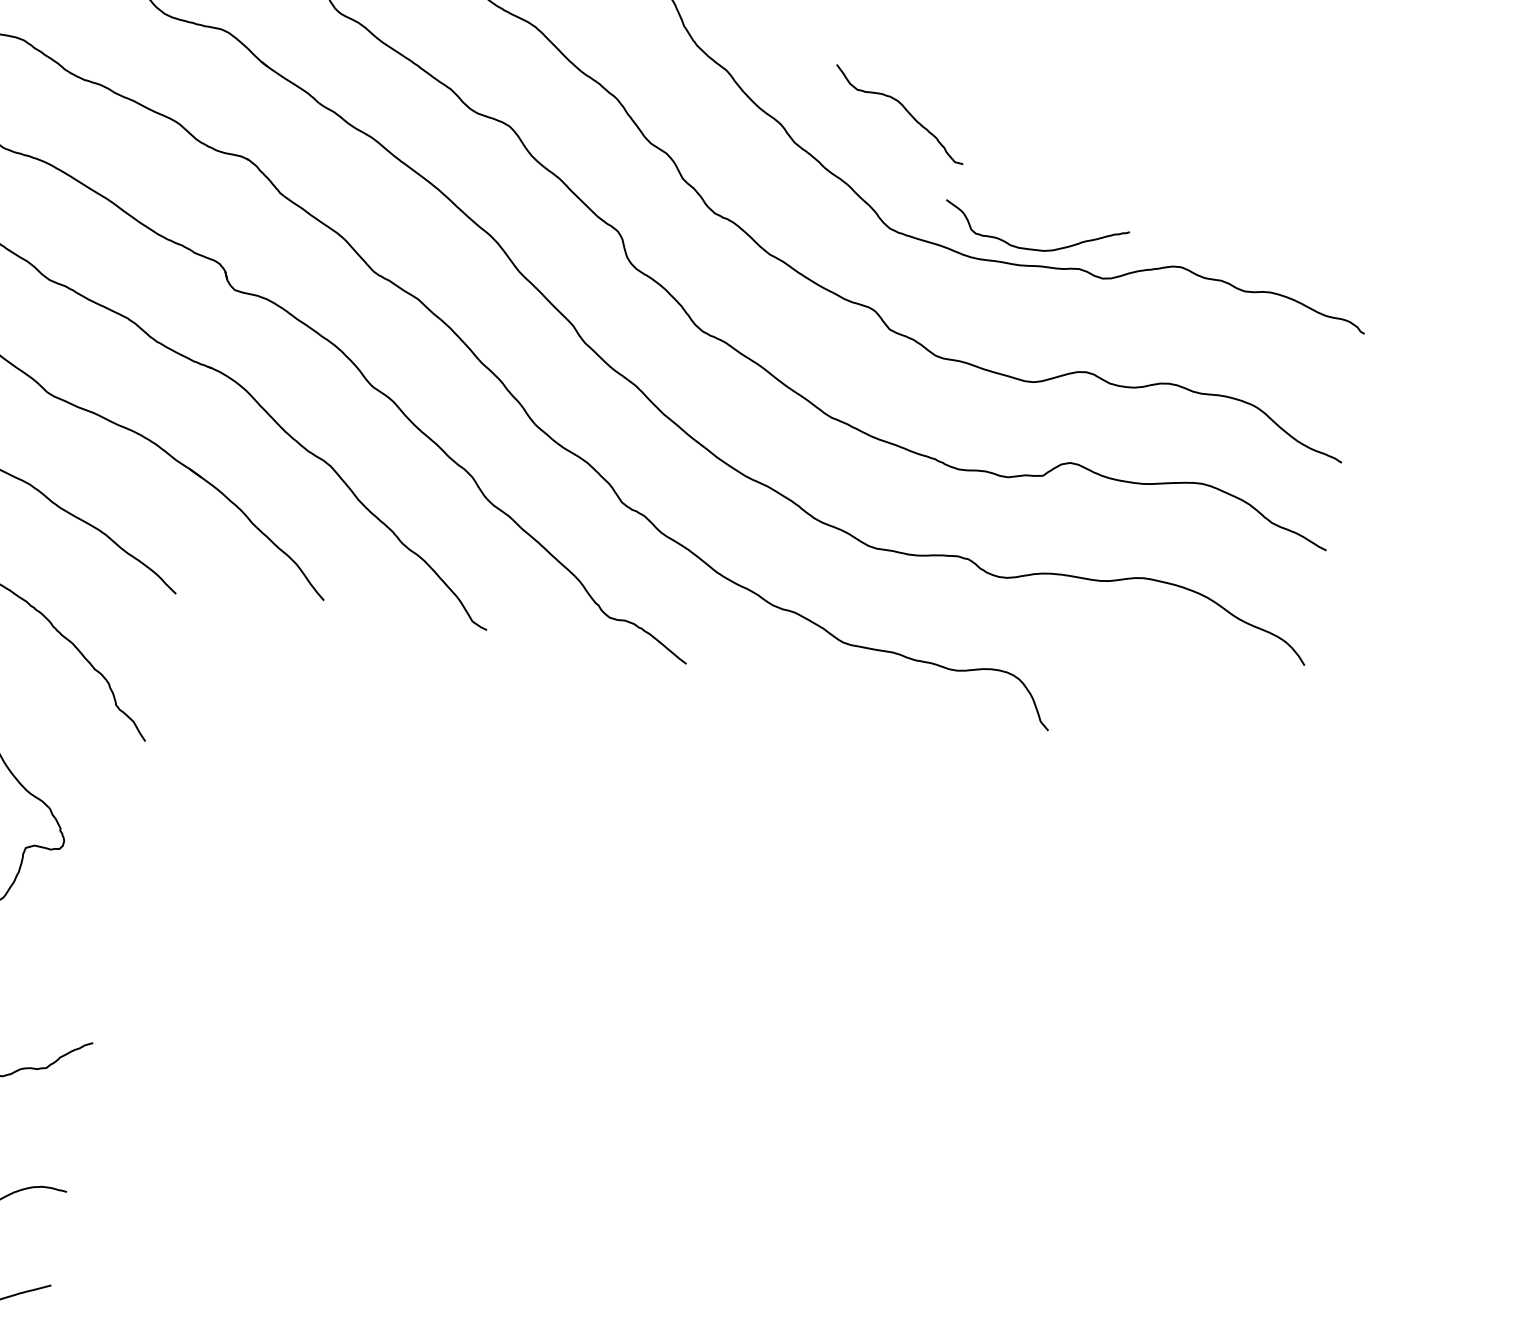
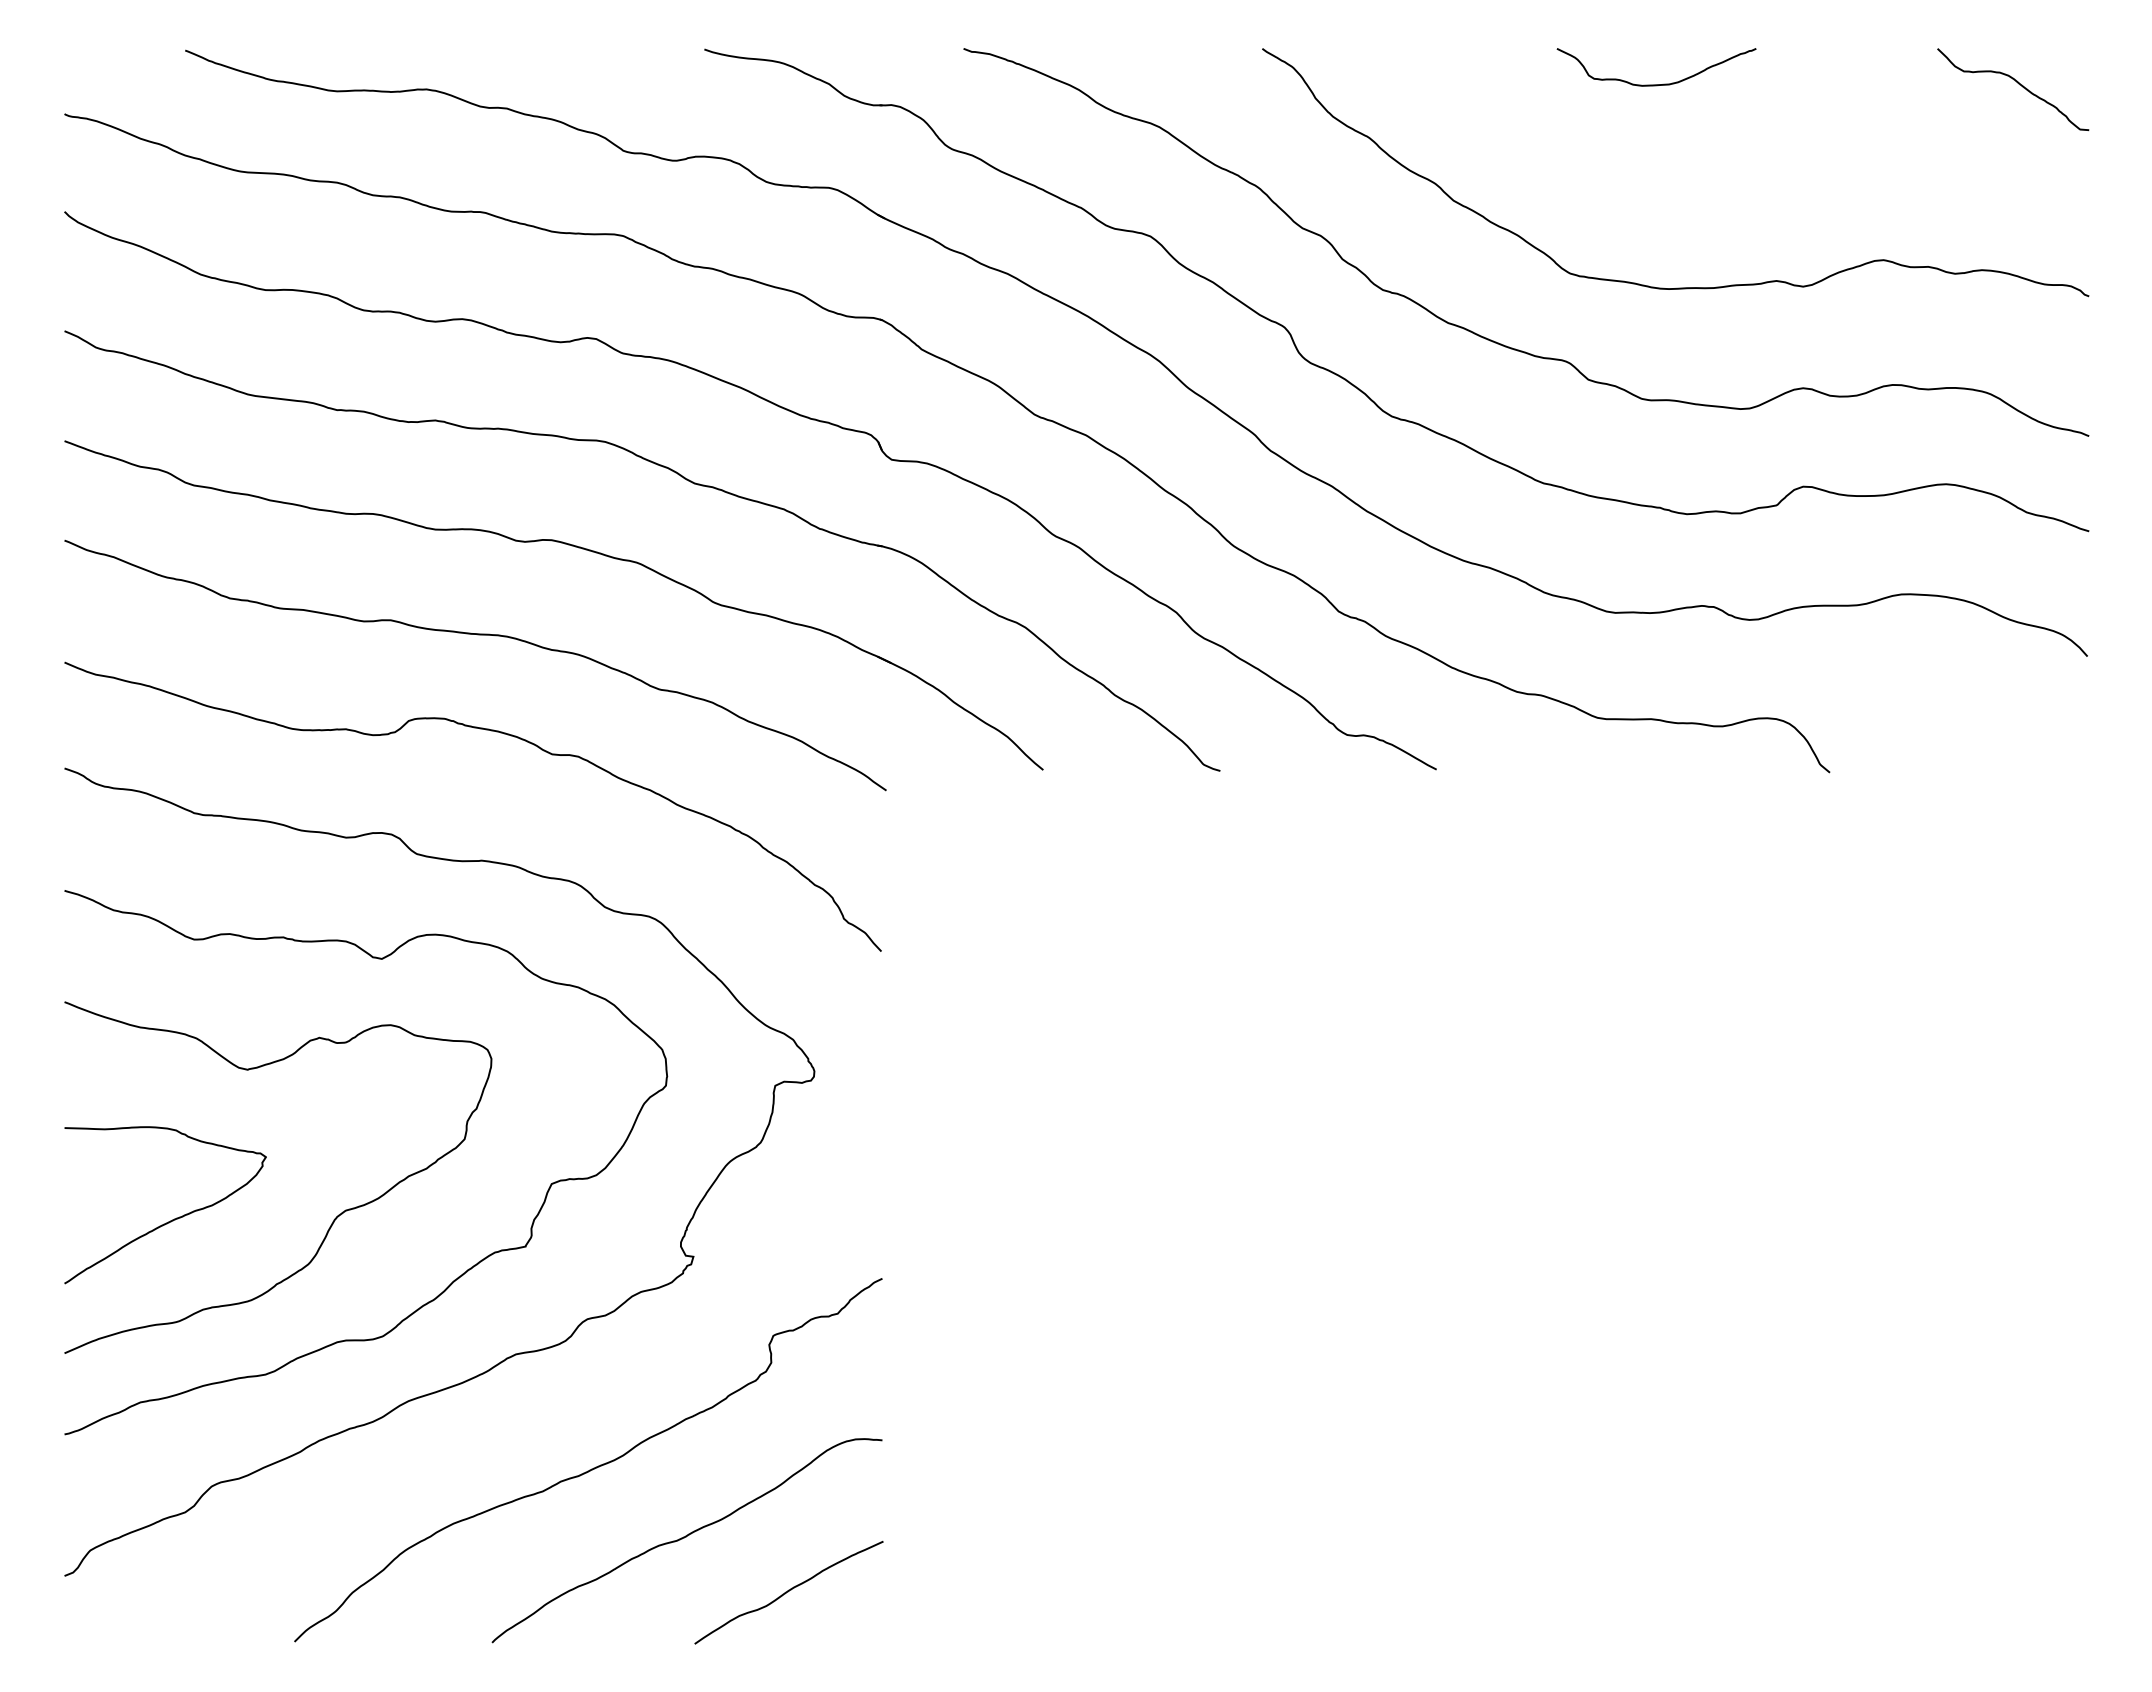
curve: (905, 110) -> (2018, 84), moved
curve: (1032, 248) -> (1656, 84), moved

